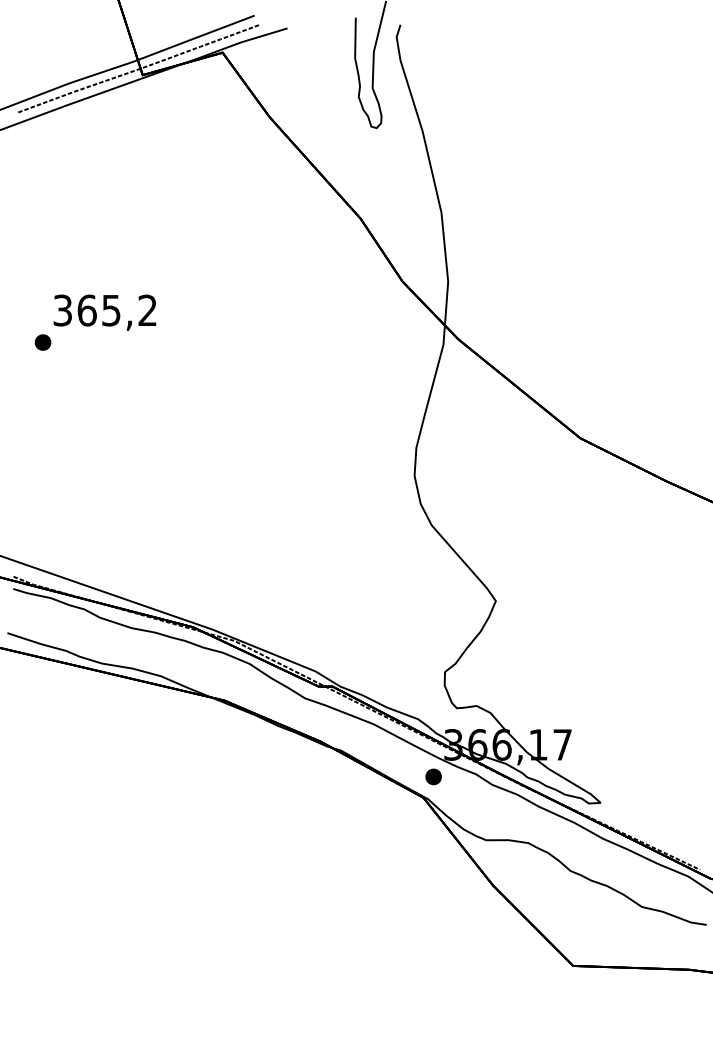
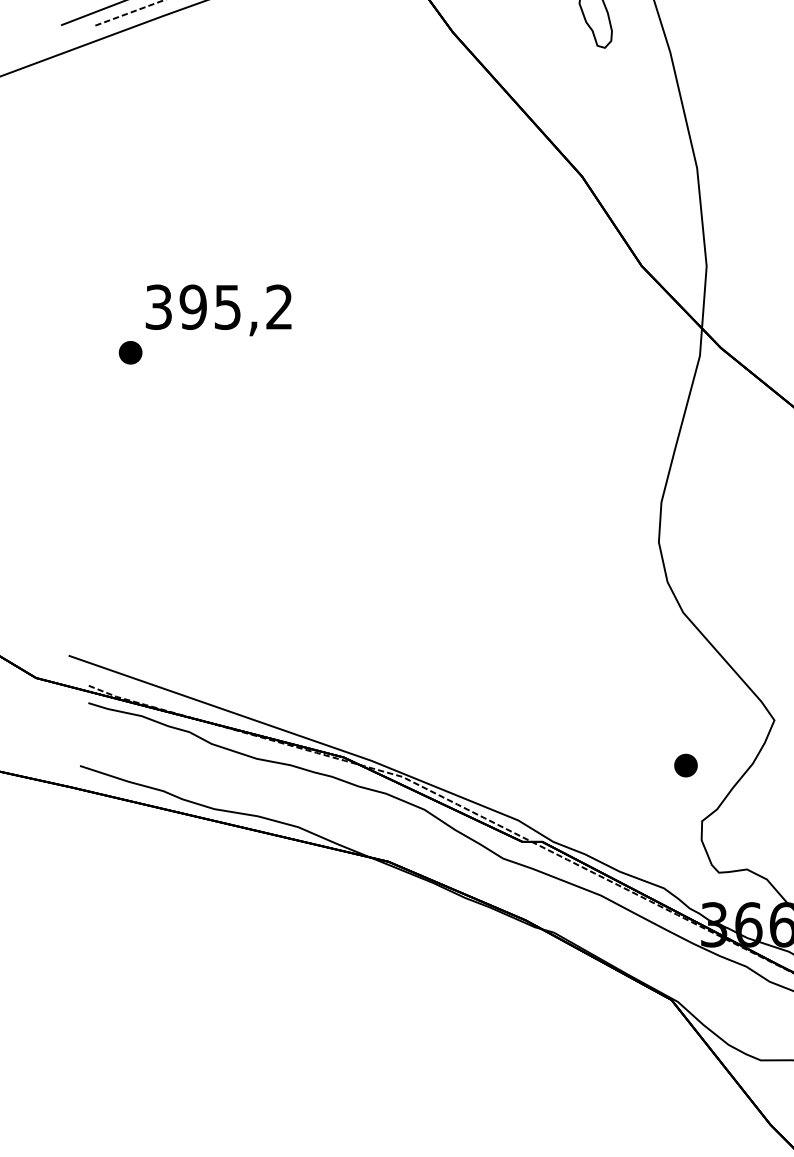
text: (86, 310) -> (192, 307), 365,2 -> 395,2
part: (433, 776) -> (685, 764), moved

